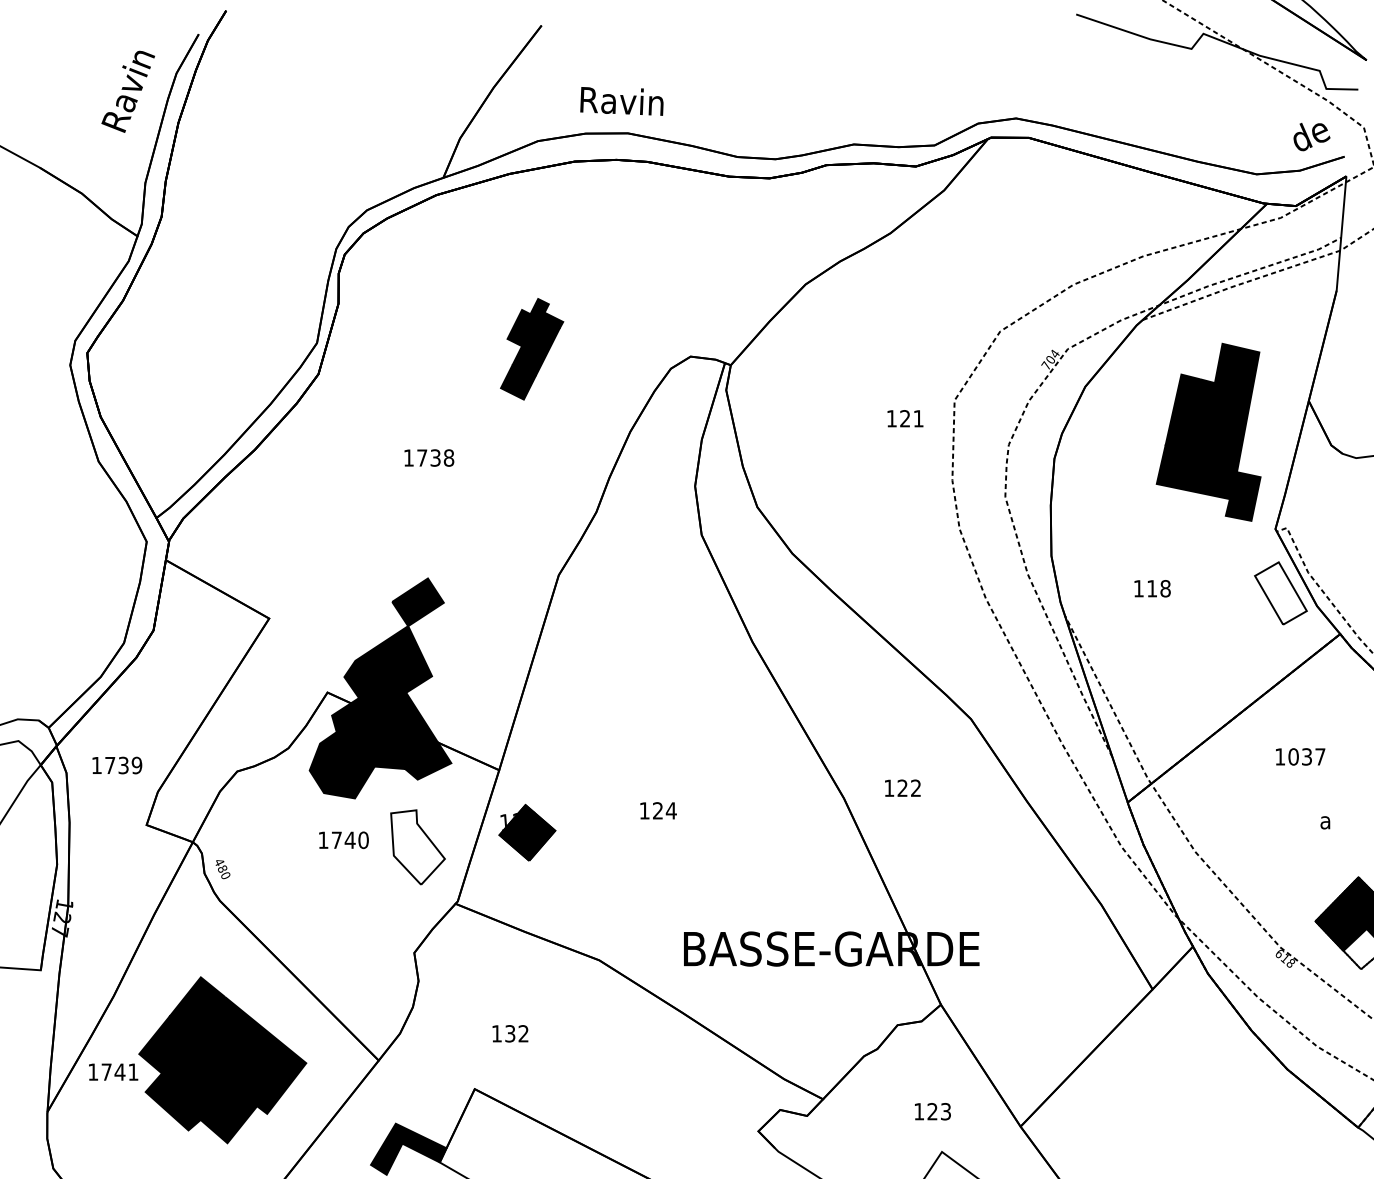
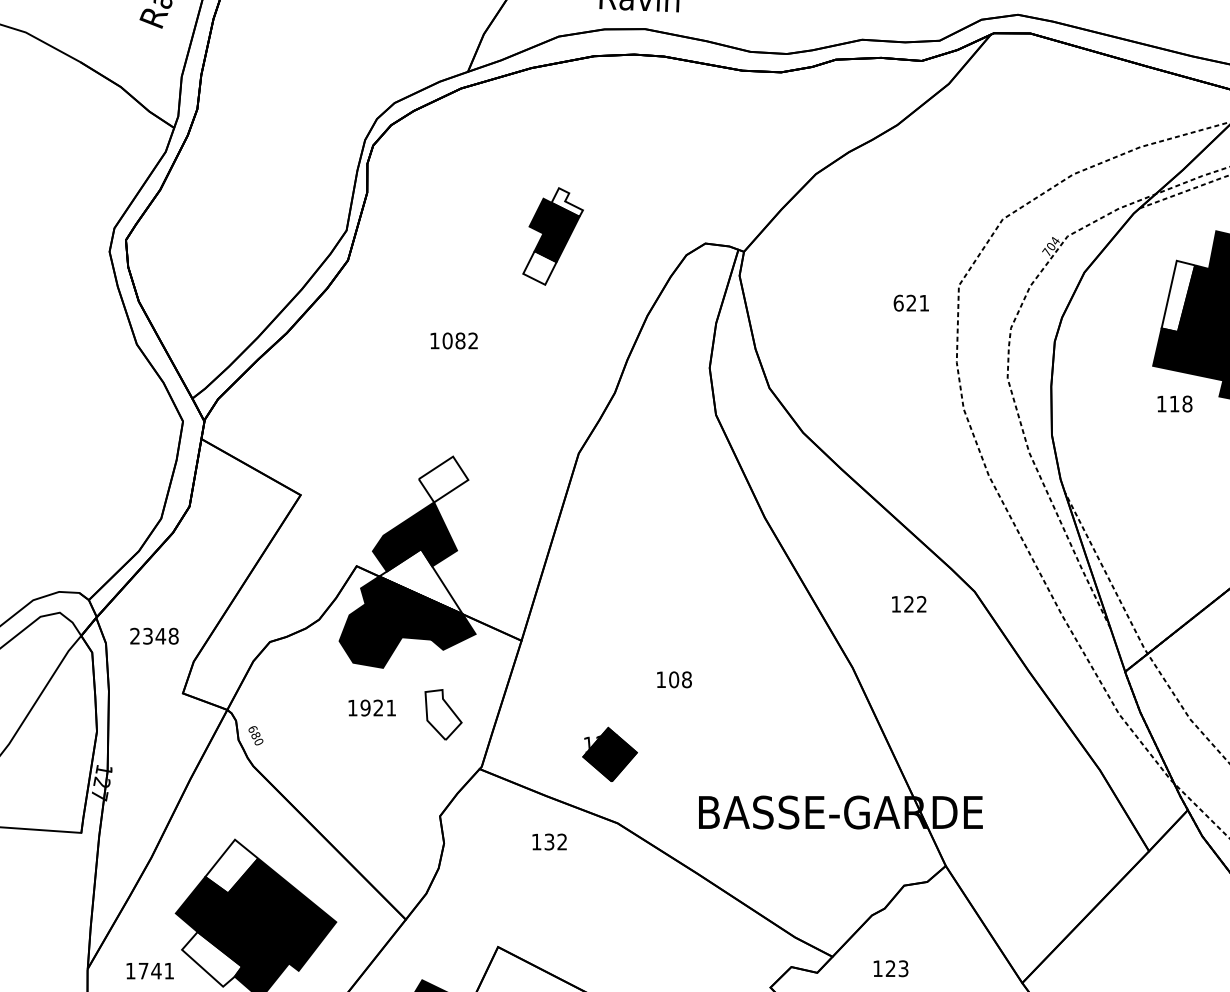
fill: (546, 313) -> (566, 202), removed
fill: (518, 381) -> (540, 267), removed
fill: (1182, 411) -> (1177, 296), removed
text: (891, 418) -> (898, 302), 121 -> 621
text: (435, 457) -> (460, 340), 1738 -> 1082
text: (1152, 588) -> (1174, 403), moved
fill: (417, 602) -> (443, 479), removed
fill: (394, 708) -> (420, 581), removed
text: (116, 765) -> (153, 636), 1739 -> 2348
text: (902, 787) -> (908, 603), moved
text: (664, 810) -> (680, 679), 124 -> 108
part: (527, 832) -> (610, 754), moved
text: (349, 840) -> (377, 708), 1740 -> 1921
part: (417, 847) -> (443, 714), size x0.7
text: (219, 862) -> (252, 729), 480 -> 680
fill: (197, 1005) -> (231, 866), removed
text: (510, 1033) -> (549, 841), moved
text: (113, 1071) -> (150, 970), moved
fill: (176, 1101) -> (211, 958), removed
text: (932, 1111) -> (890, 968), moved

